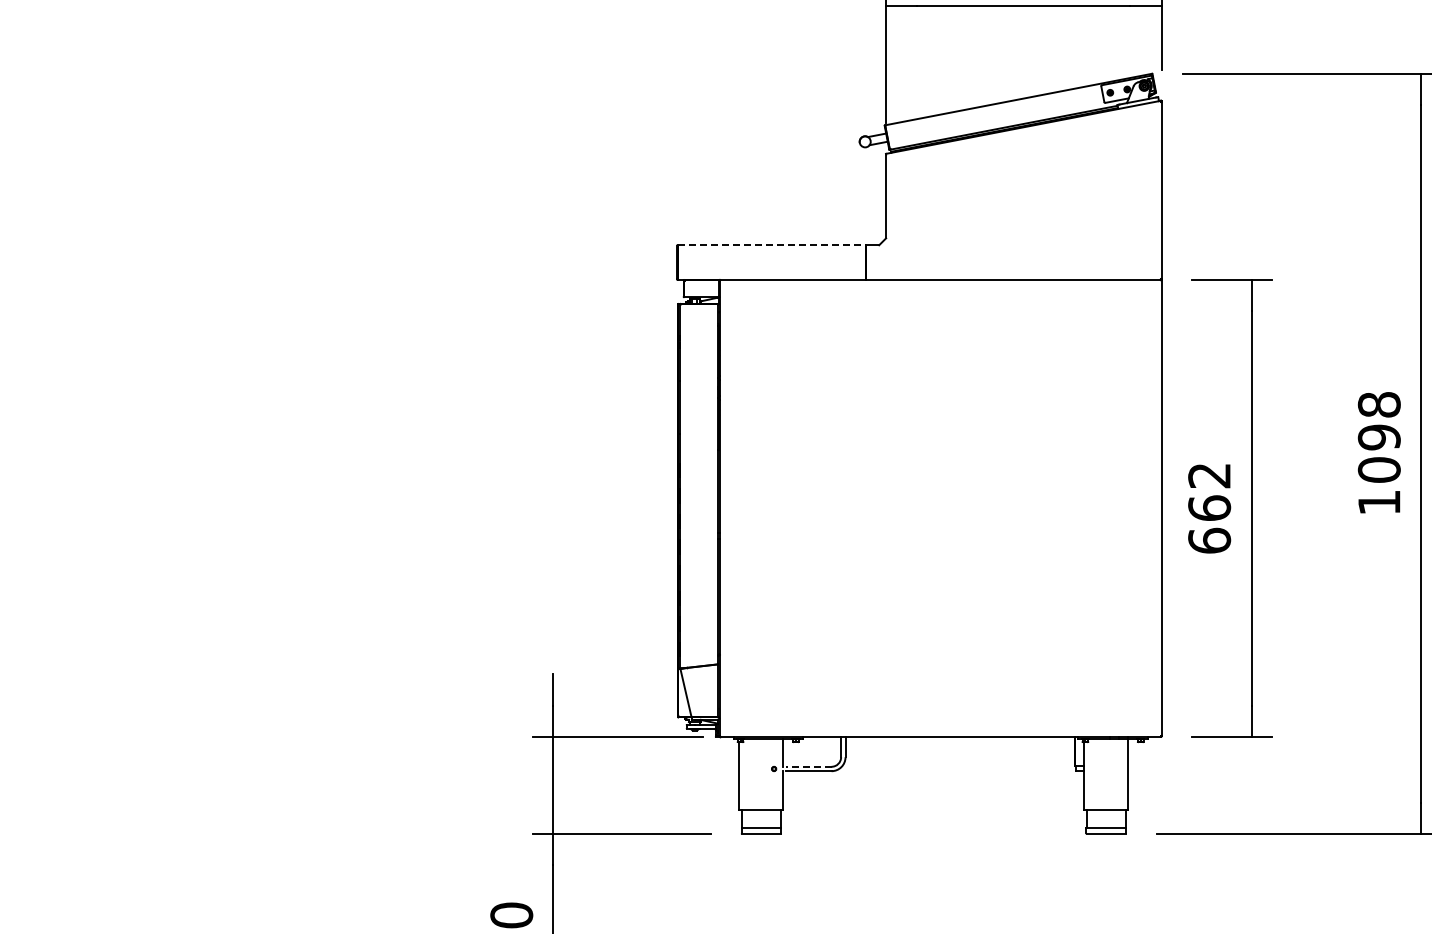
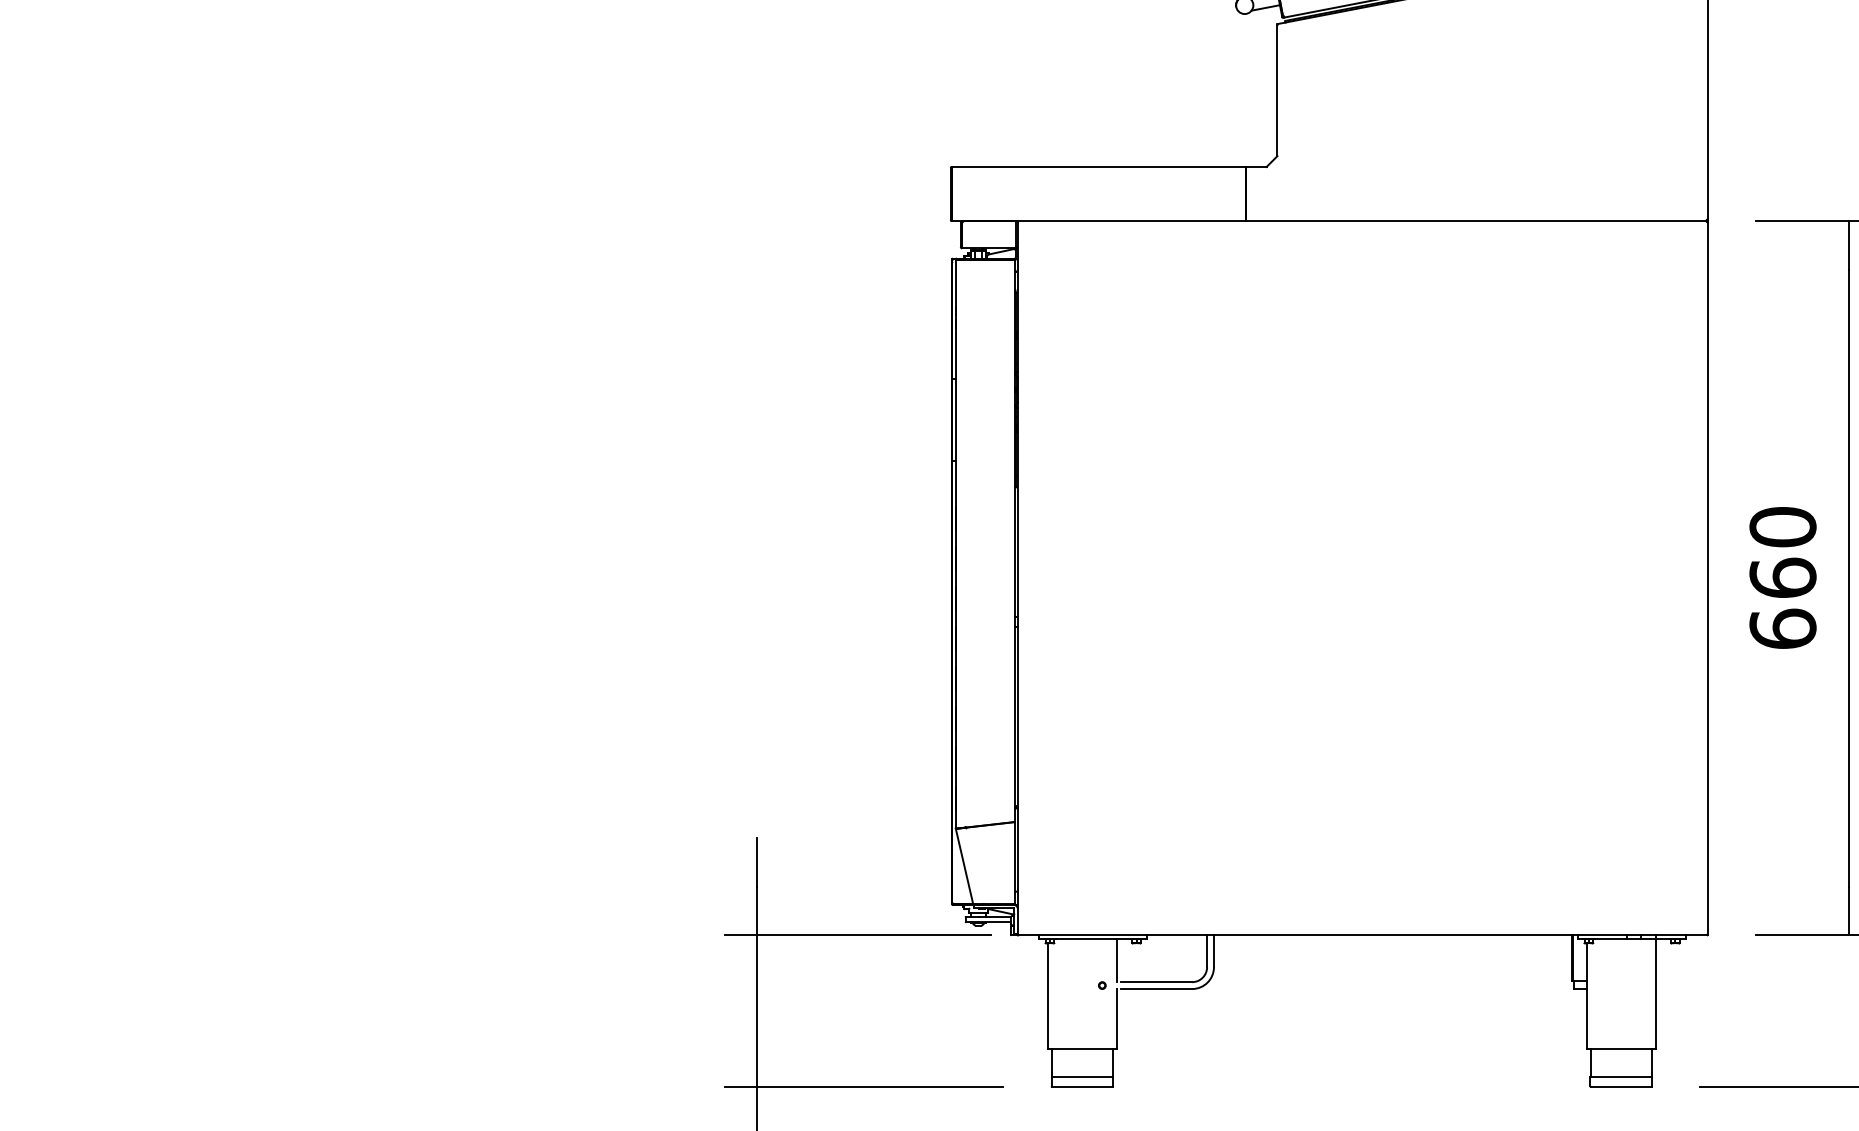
line: (772, 245) -> (1099, 167), dashed -> solid
text: (1209, 475) -> (1782, 526), 662 -> 660
line: (808, 766) -> (1156, 981), dashed -> solid

